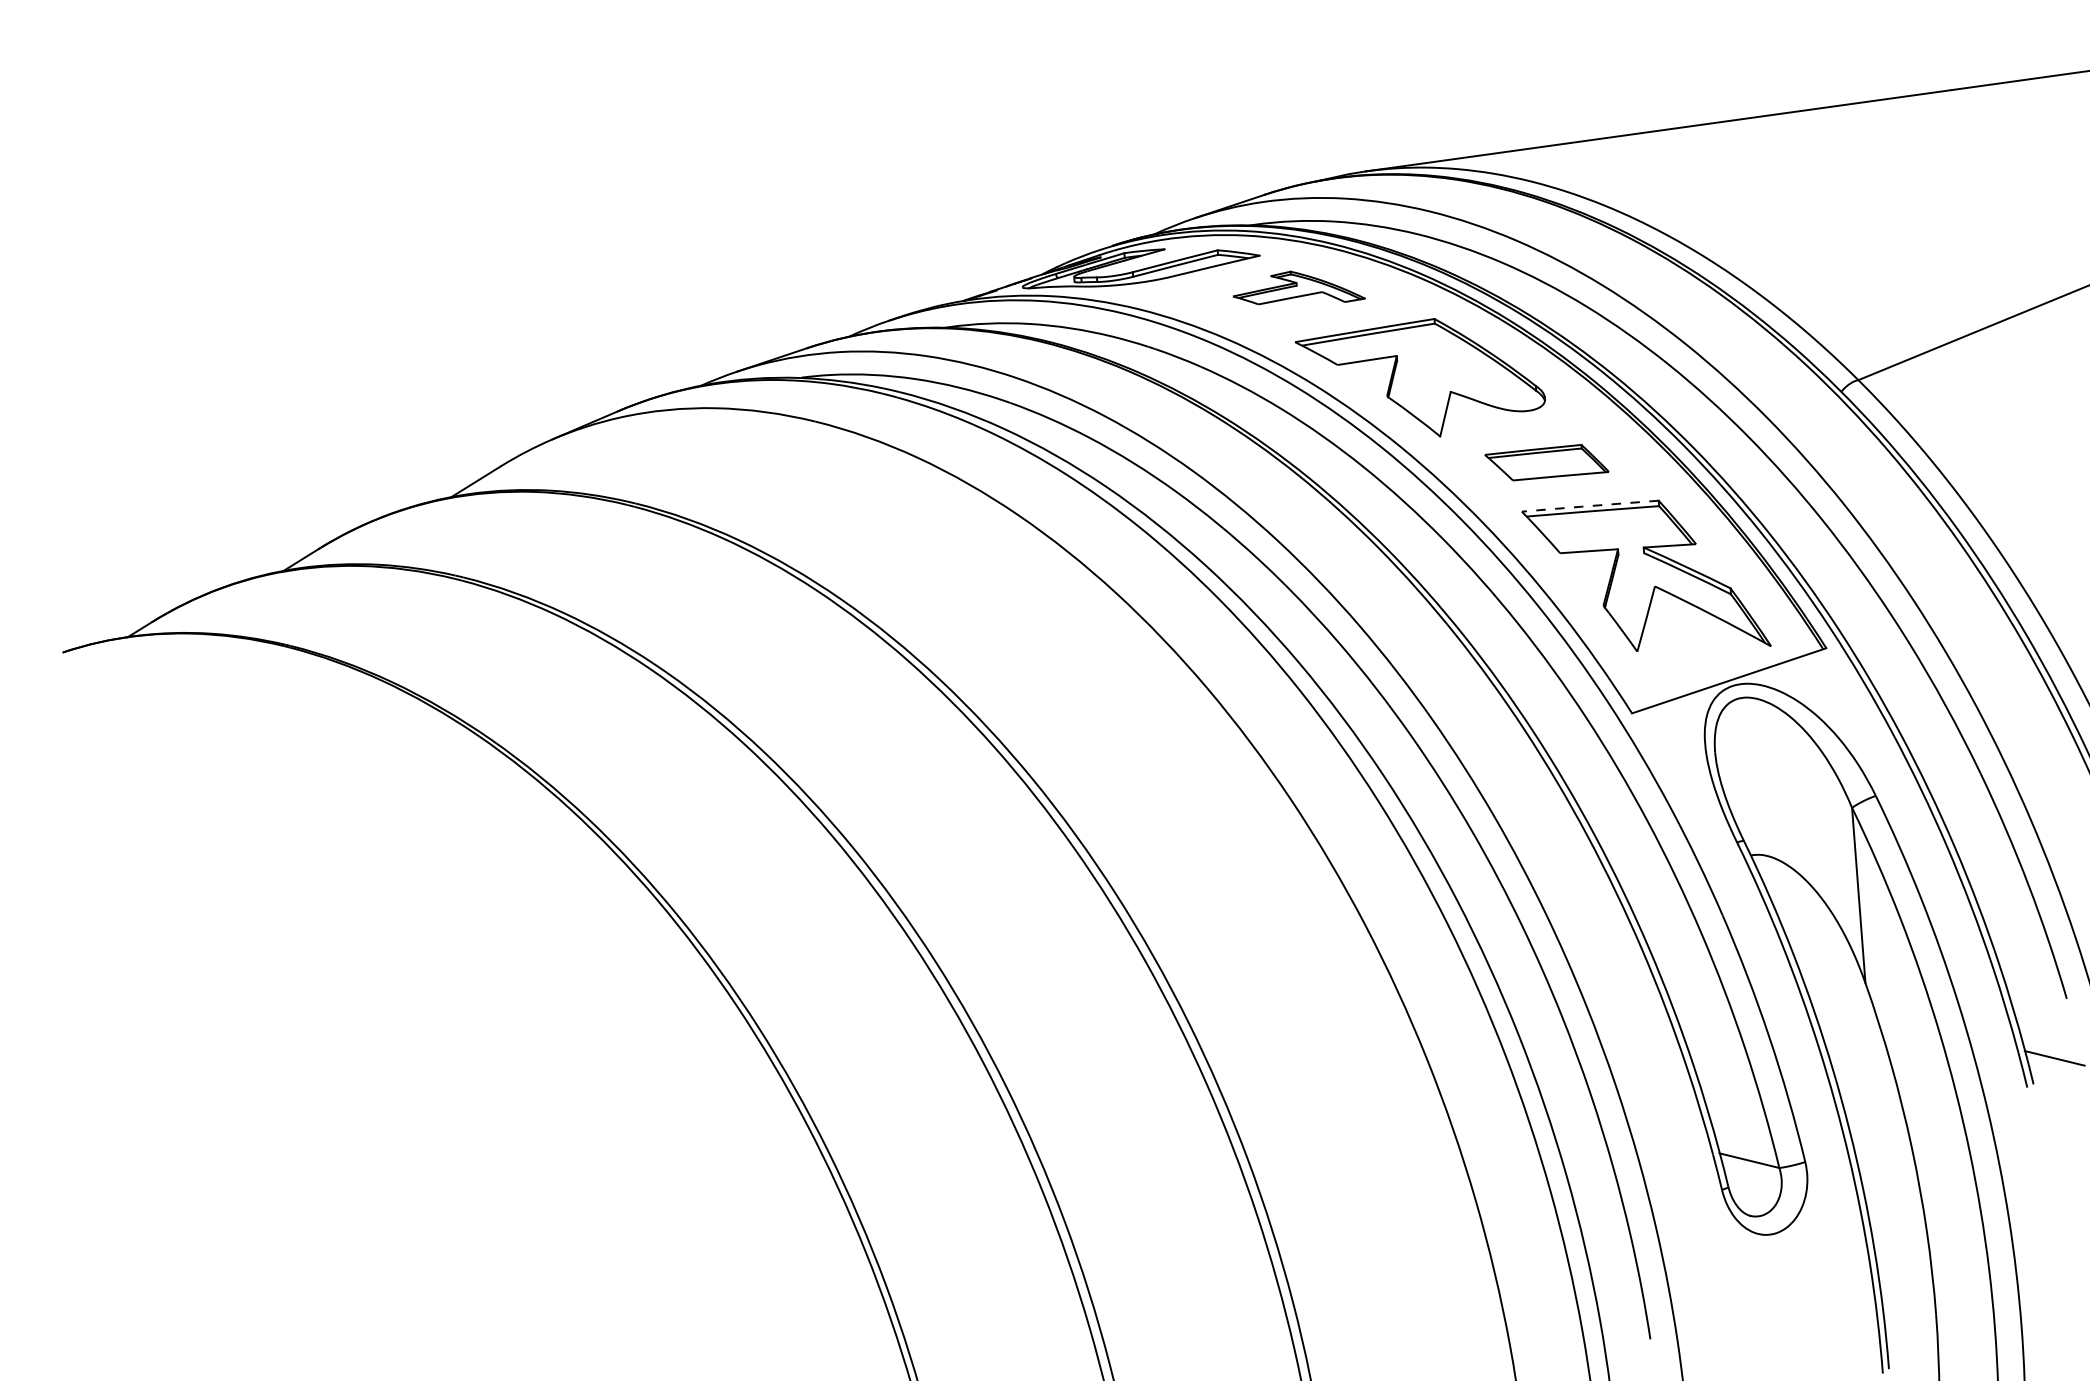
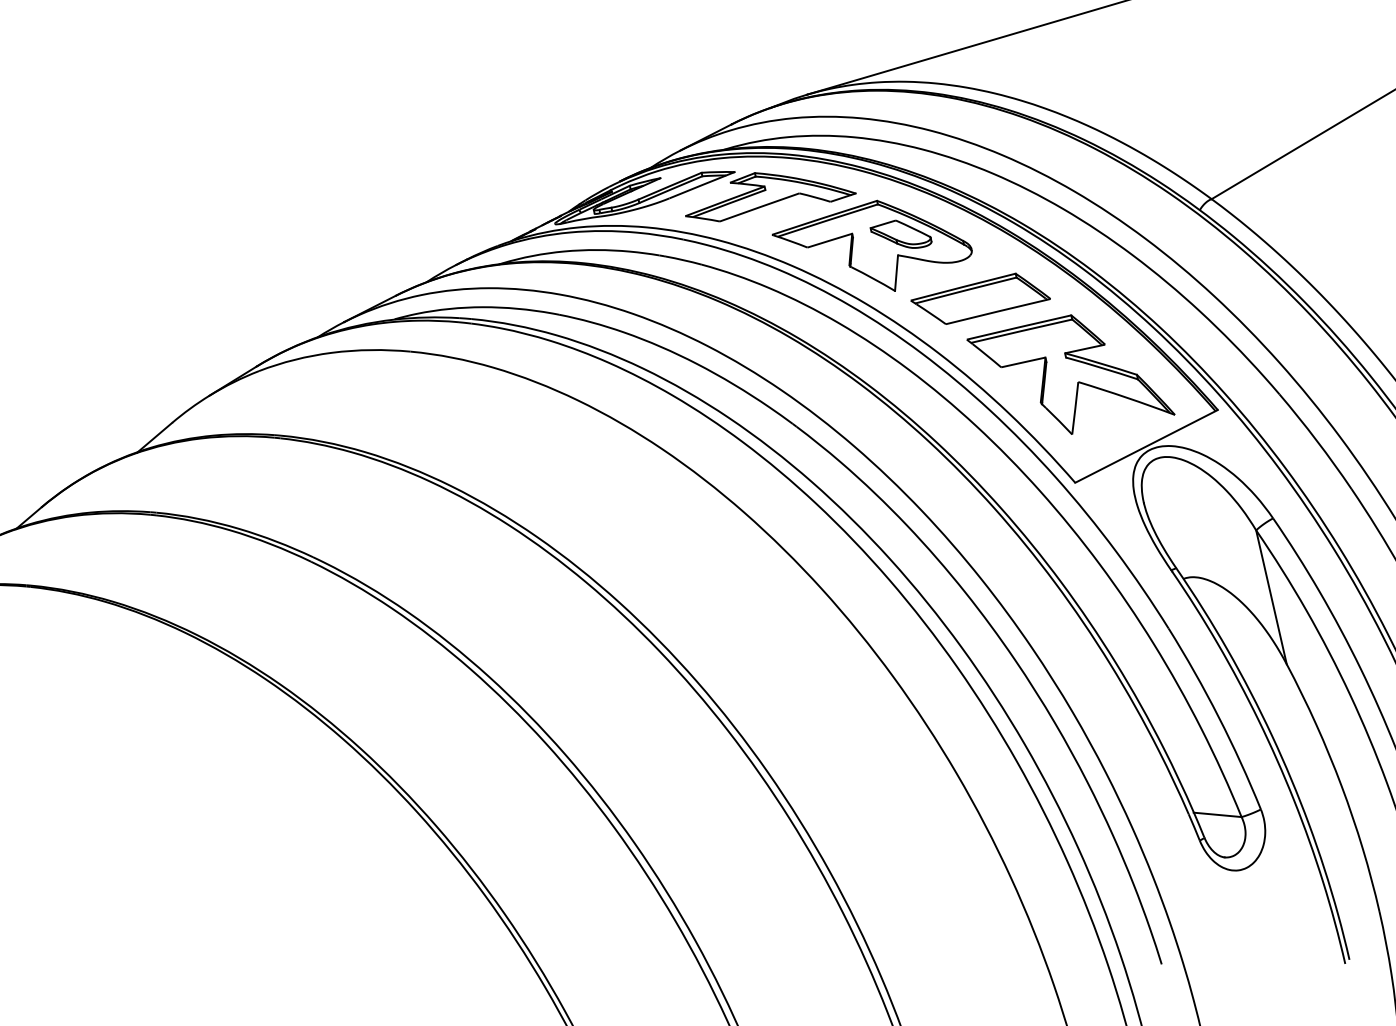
part: (1298, 287) -> (768, 192), size x1.67
part: (1458, 366) -> (901, 234), added
part: (1546, 462) -> (980, 298), size x1.43
arc: (1590, 506) -> (1019, 327), dashed -> solid

